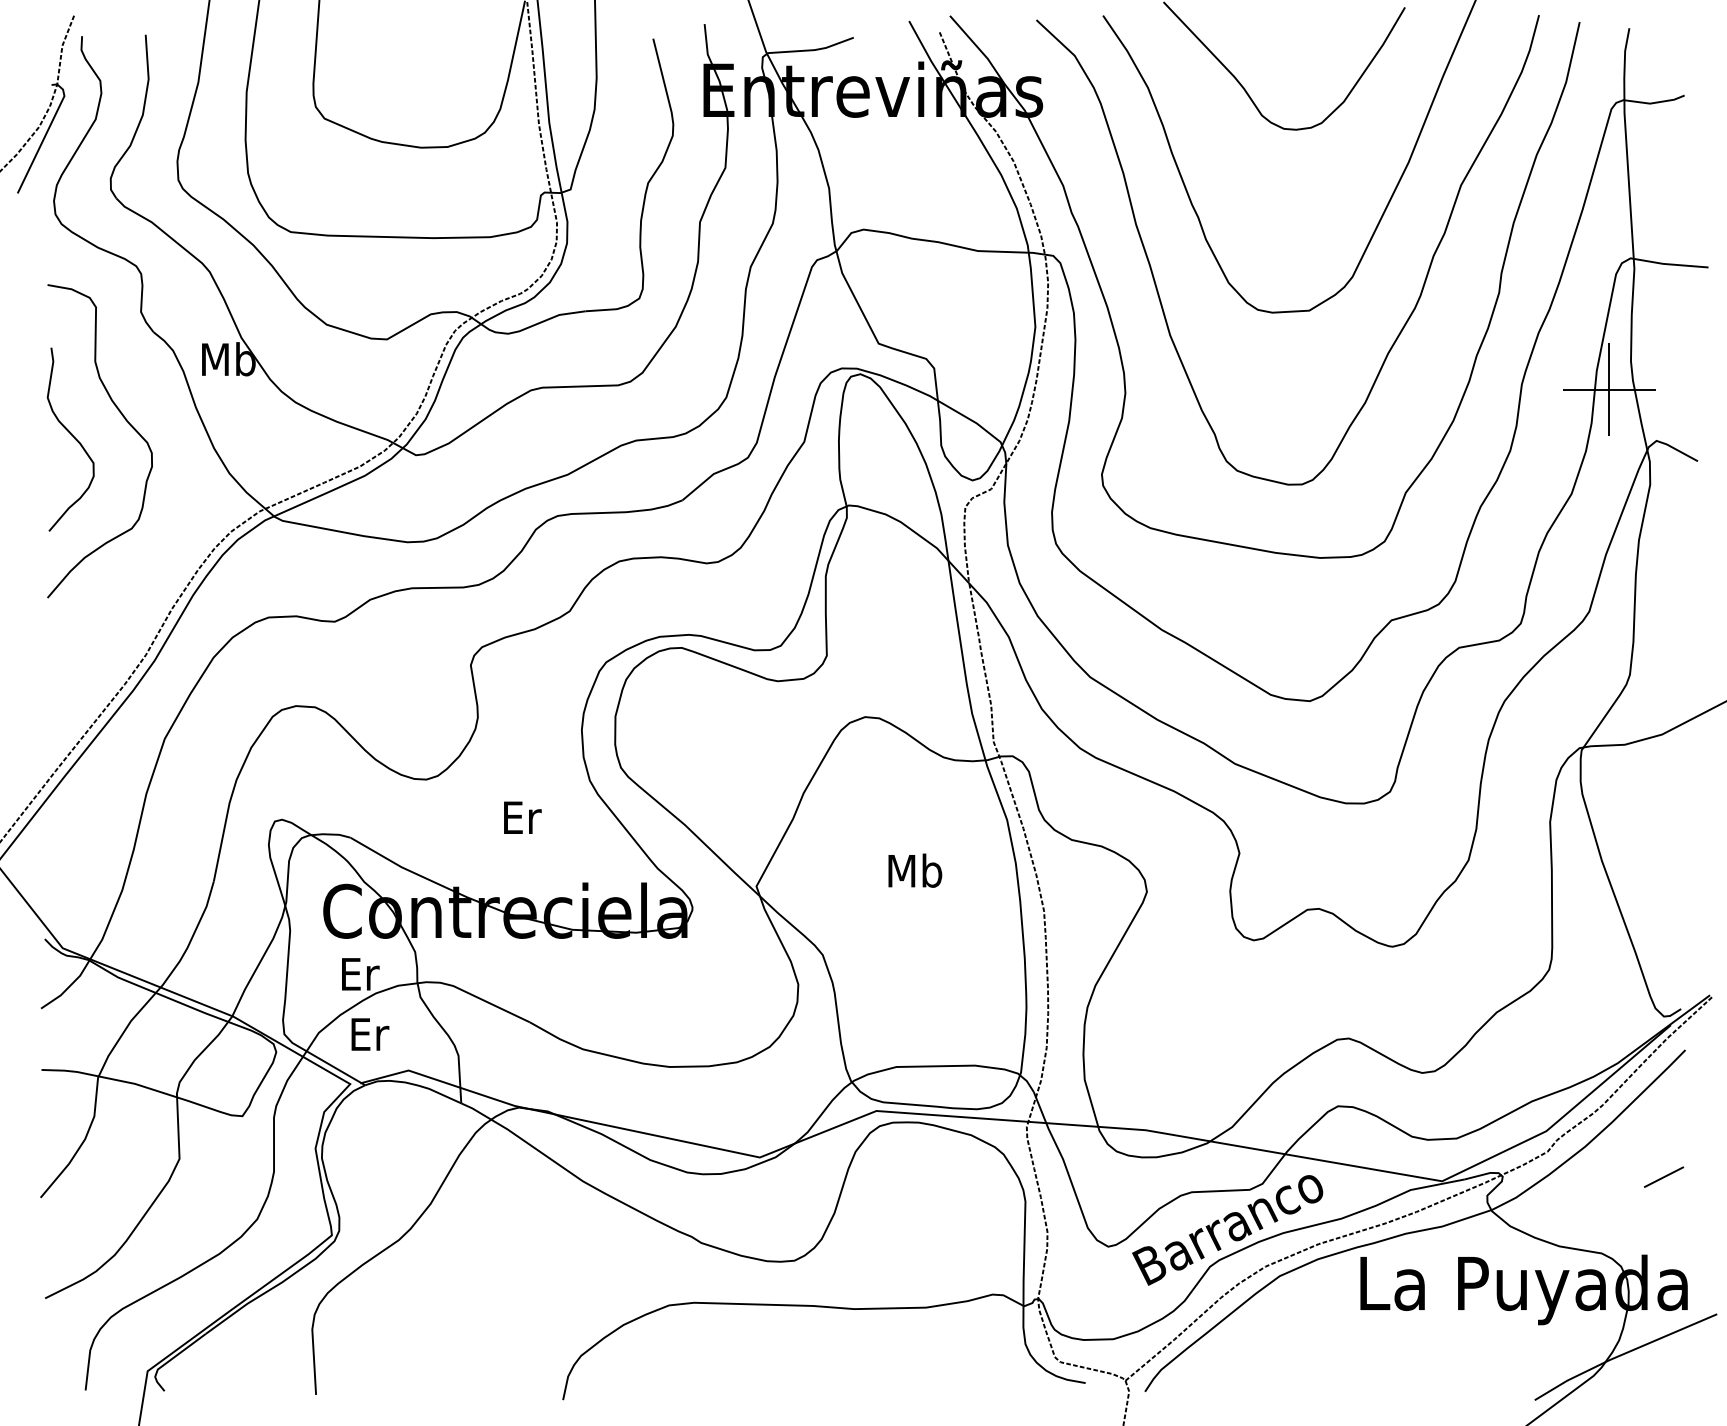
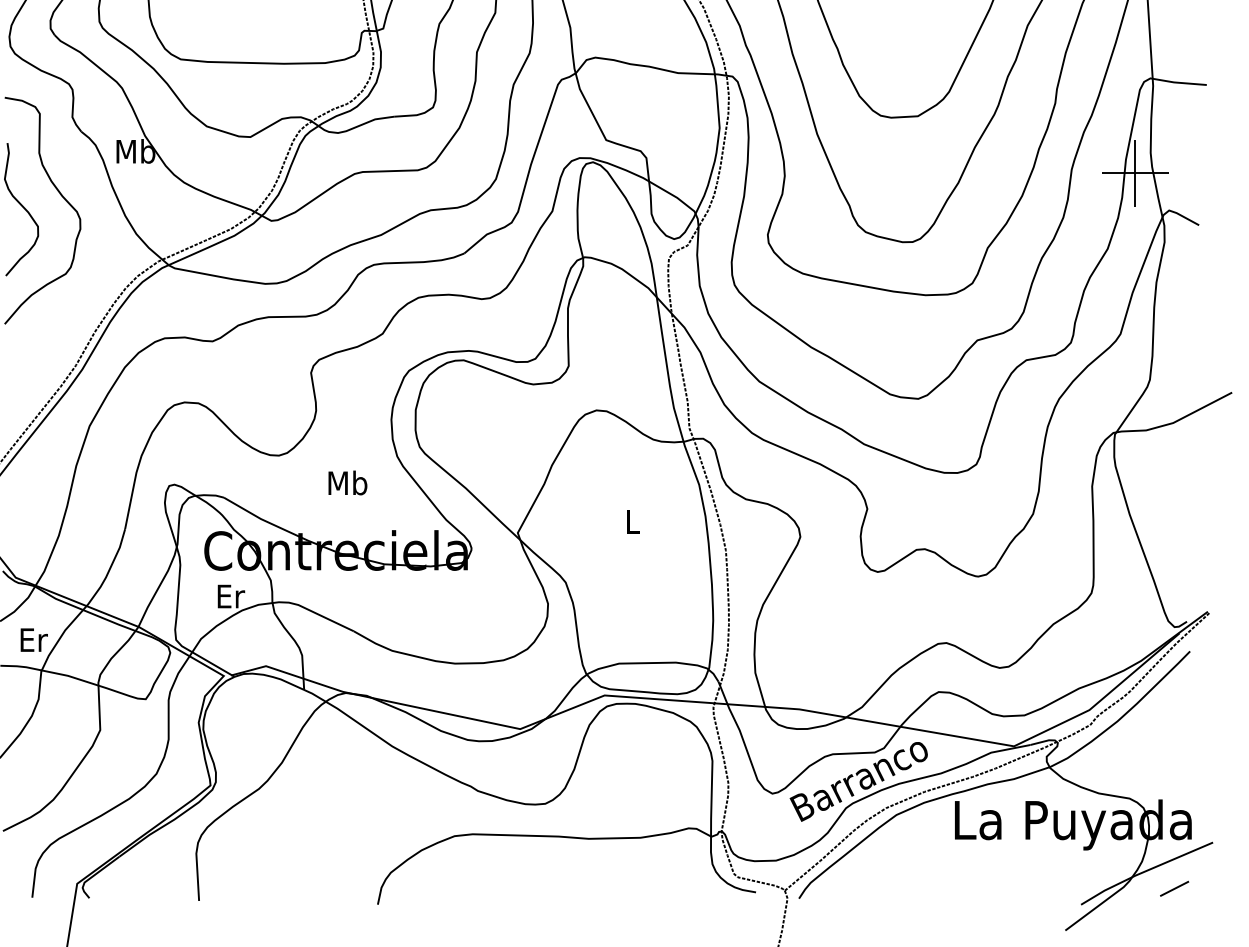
text: (521, 817) -> (347, 483), Er -> Mb
text: (915, 870) -> (632, 521), Mb -> L
text: (370, 1034) -> (34, 640), moved
line: (1664, 1176) -> (1174, 888), moved

